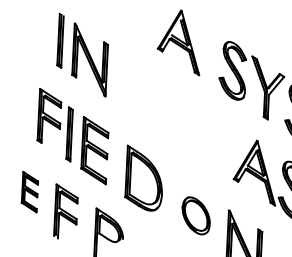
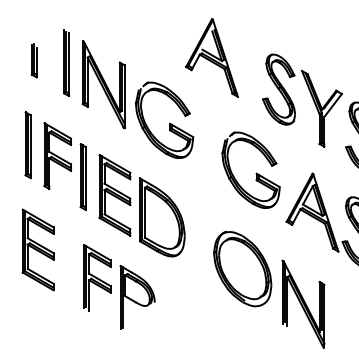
part: (33, 37) -> (33, 60), added
part: (138, 90) -> (164, 119), added
part: (25, 106) -> (27, 145), added
part: (210, 138) -> (255, 173), added
part: (144, 178) -> (162, 217), moved
part: (29, 191) -> (37, 249), size x1.67
part: (66, 211) -> (97, 277), moved
part: (195, 215) -> (242, 268), size x1.67

